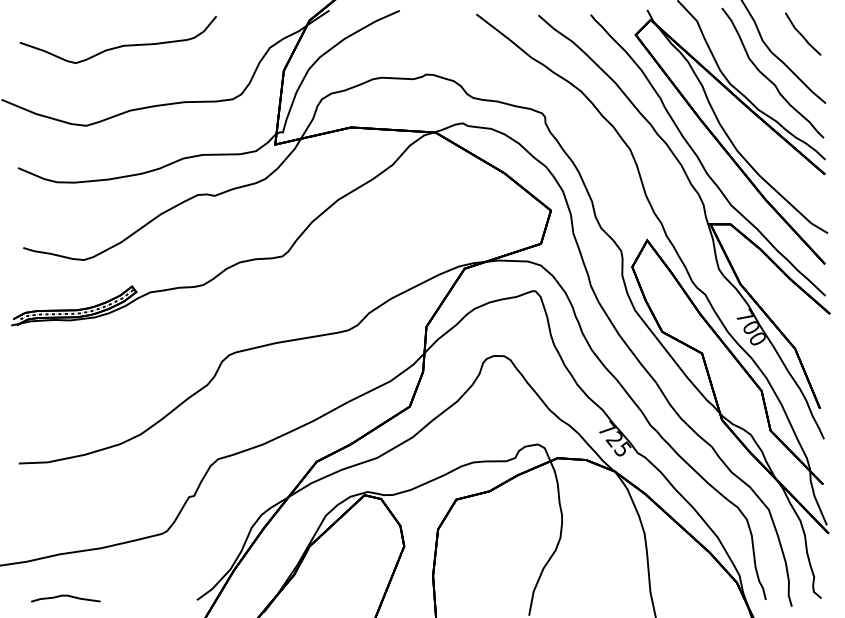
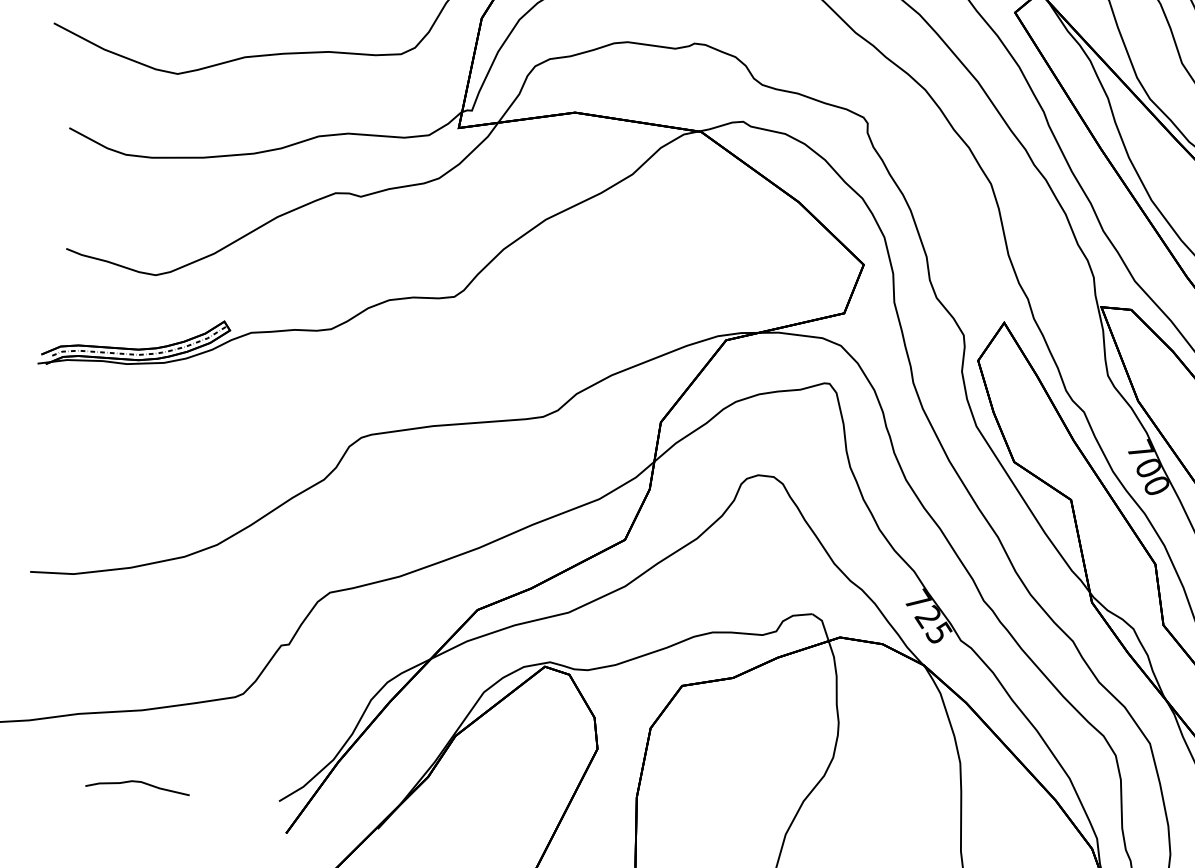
curve: (65, 596) -> (137, 782), moved

